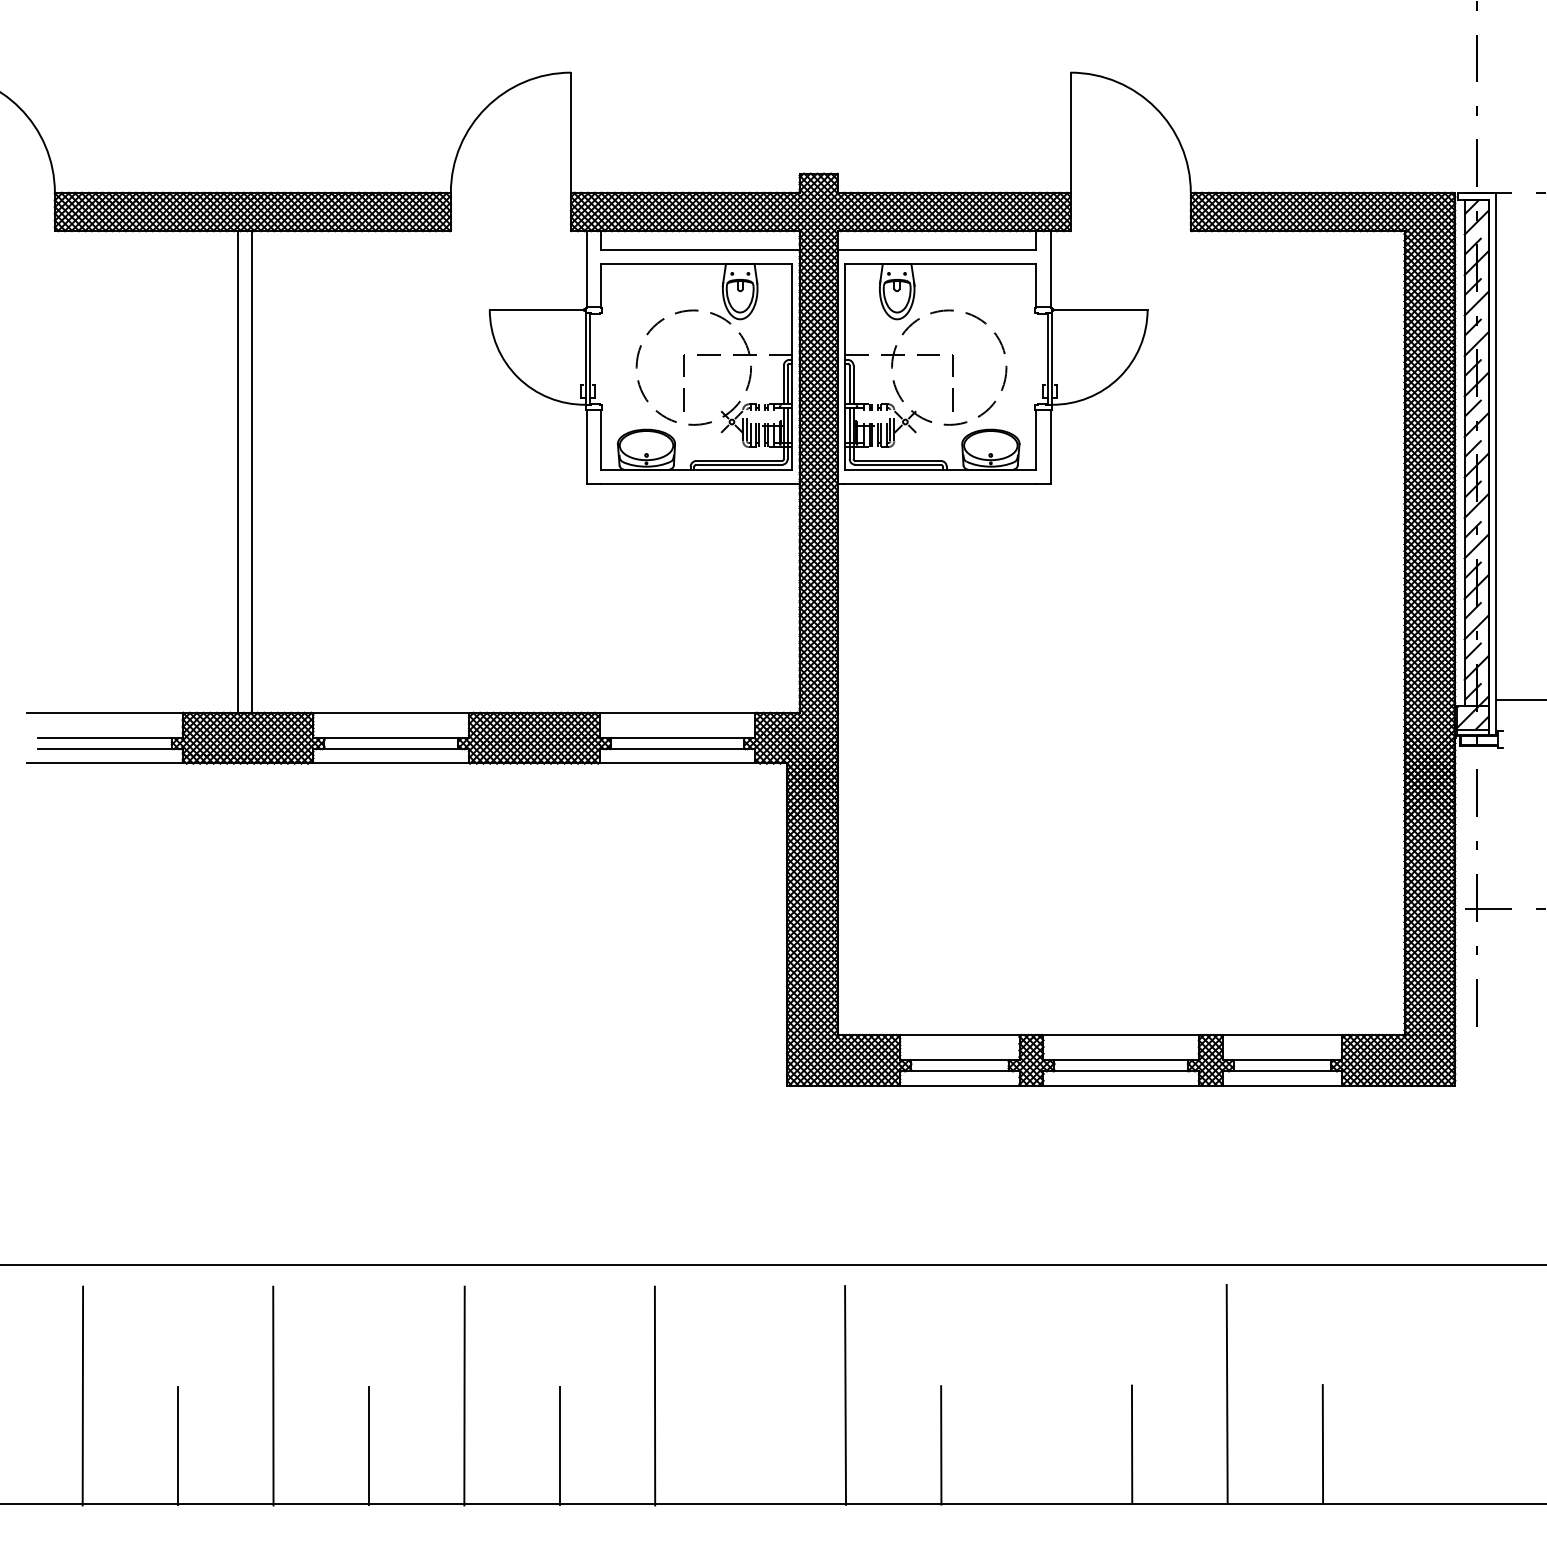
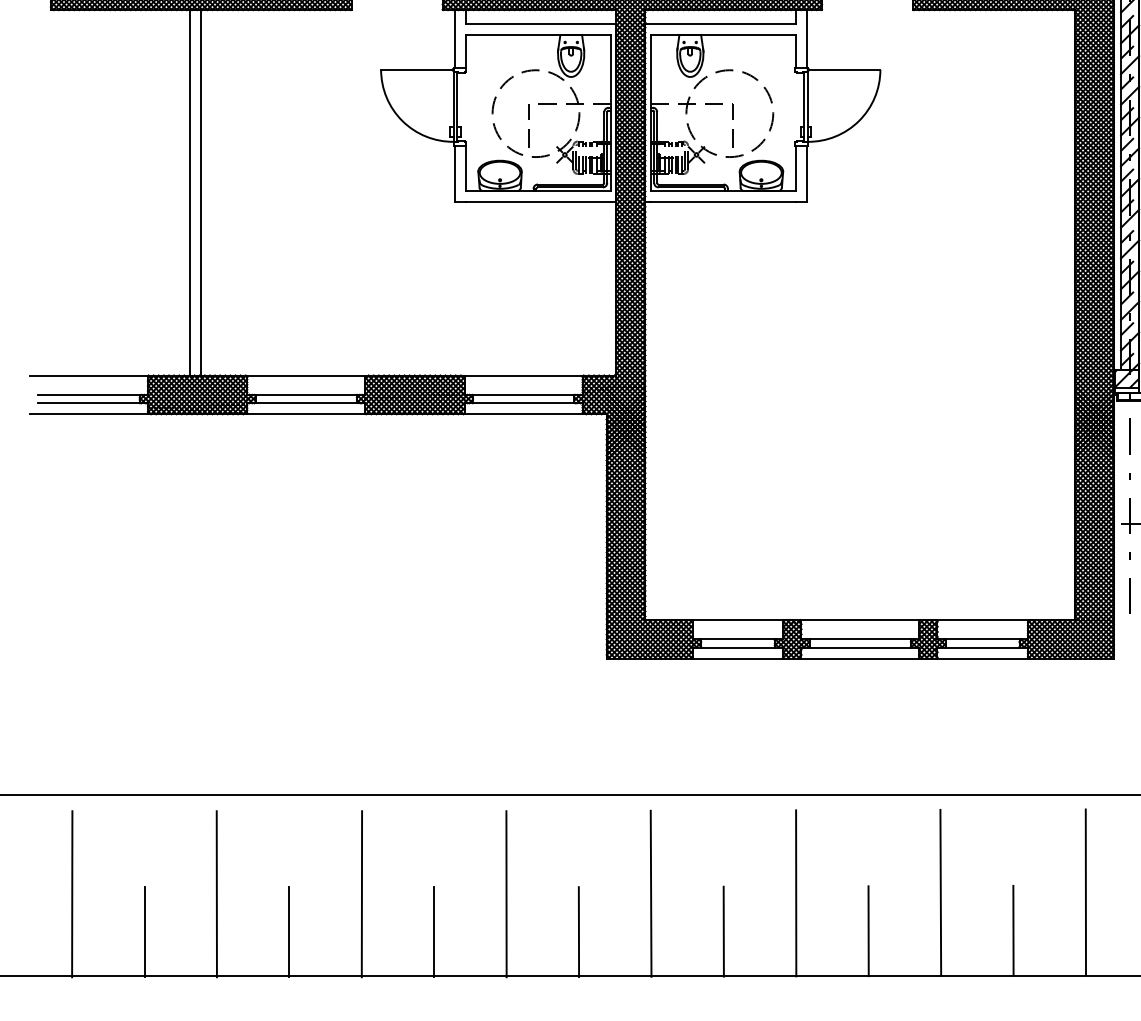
line: (1418, 1393) -> (1085, 892), added
line: (1036, 1394) -> (796, 893), added
line: (750, 1445) -> (578, 931), added

